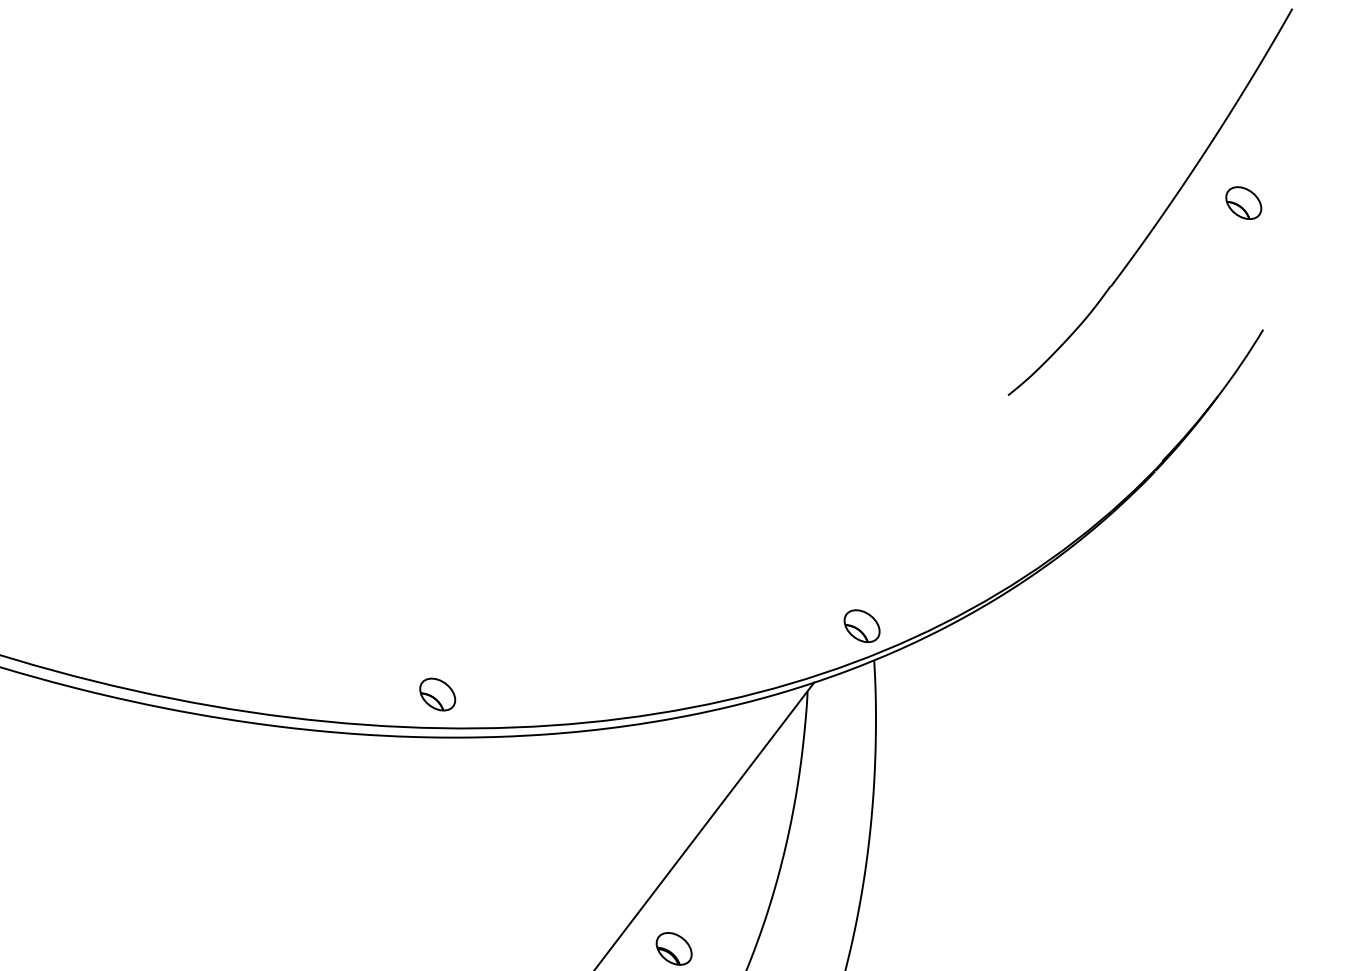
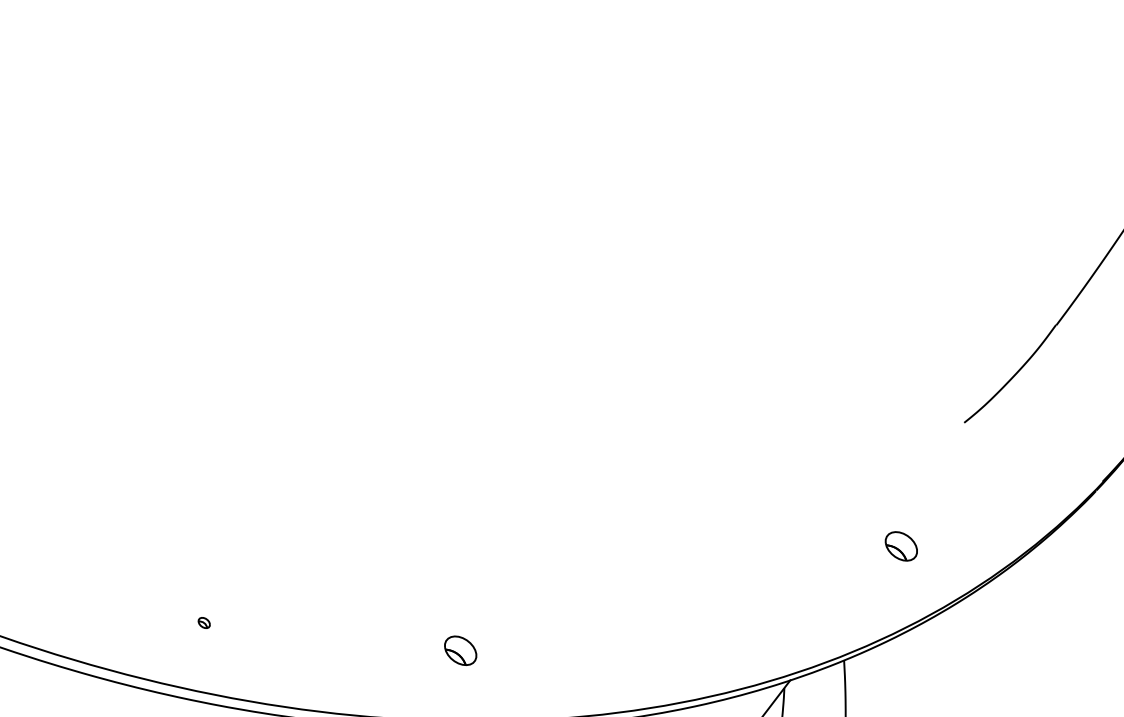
part: (160, 618) -> (203, 622), added
part: (861, 626) -> (900, 546), moved
part: (437, 694) -> (460, 650), moved

